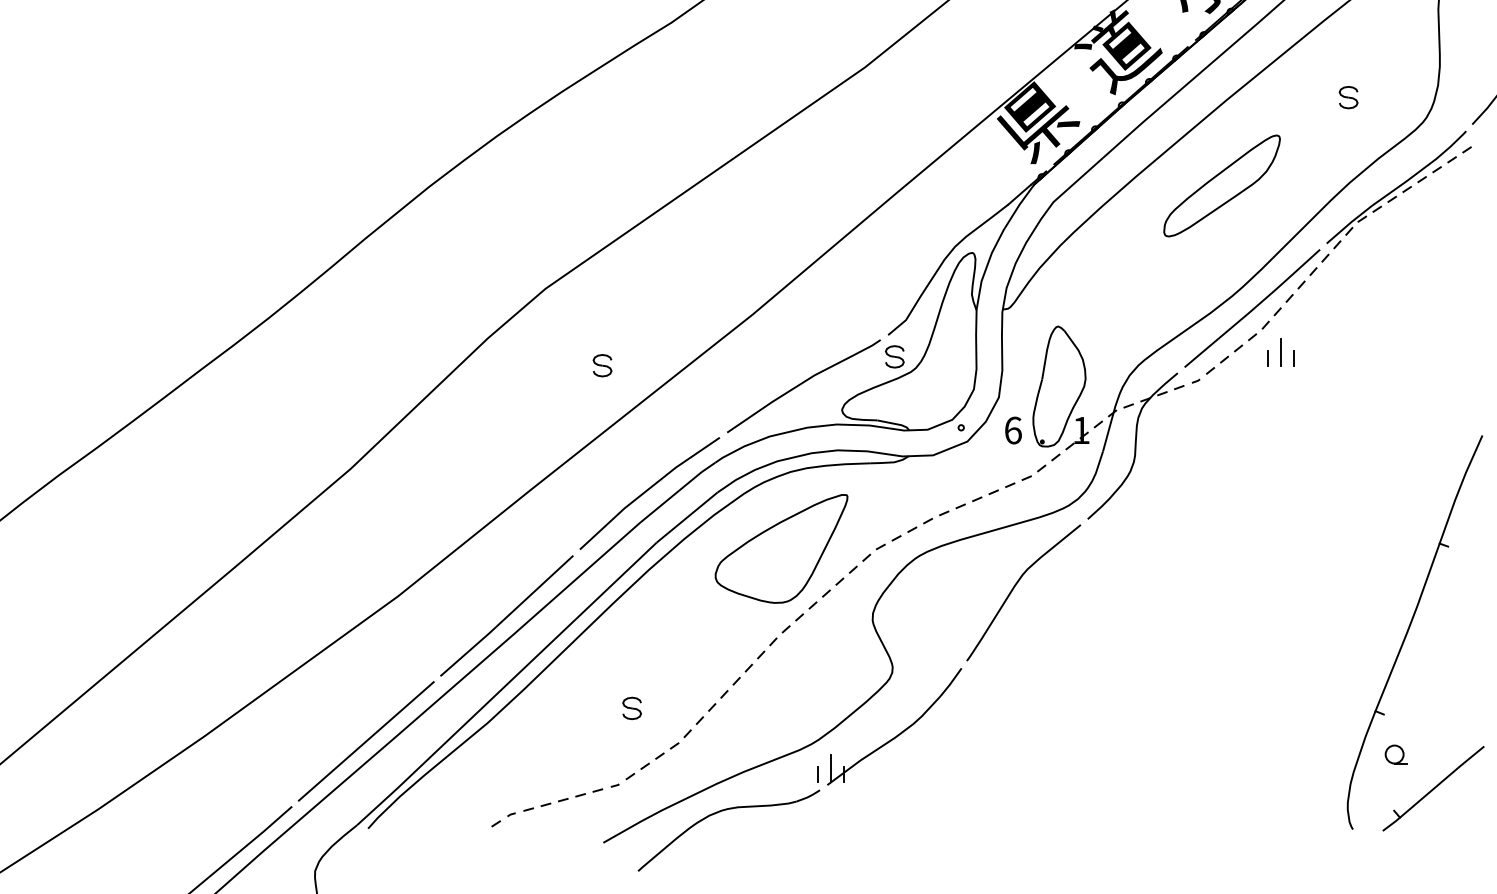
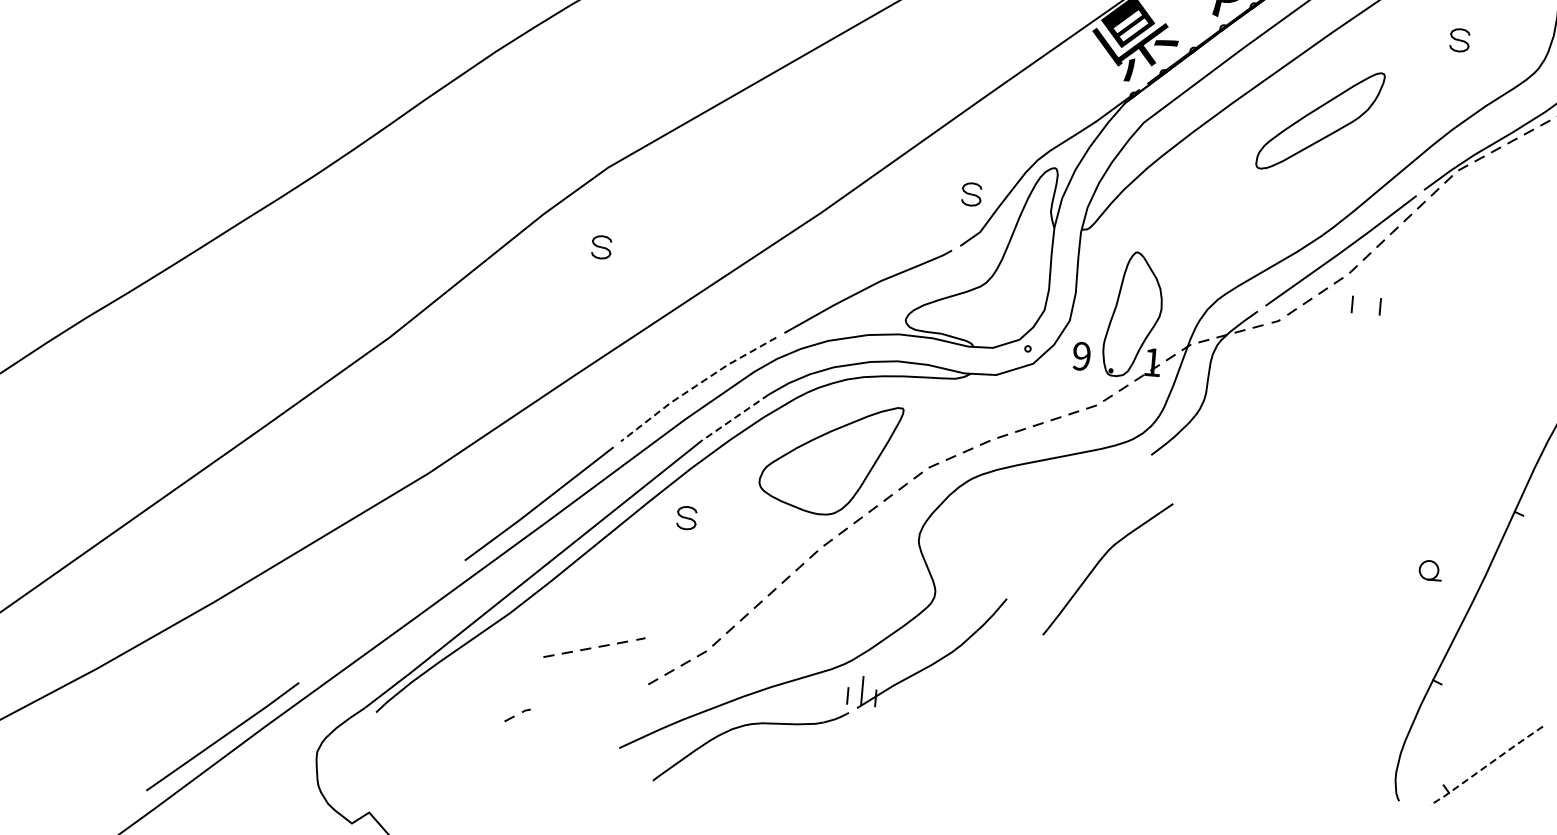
line: (1281, 352) -> (1367, 299), removed
part: (894, 356) -> (971, 194), moved
part: (602, 365) -> (601, 247), moved
text: (1012, 430) -> (1080, 356), 6 -> 9
line: (647, 490) -> (696, 386), solid -> dashed
line: (686, 517) -> (734, 417), solid -> dashed
curve: (1014, 588) -> (1098, 563), moved
part: (631, 708) -> (686, 518), moved
line: (365, 741) -> (381, 621), removed
part: (1395, 754) -> (1429, 570), moved
line: (1433, 789) -> (1486, 766), solid -> dashed
part: (571, 797) -> (594, 647), moved

